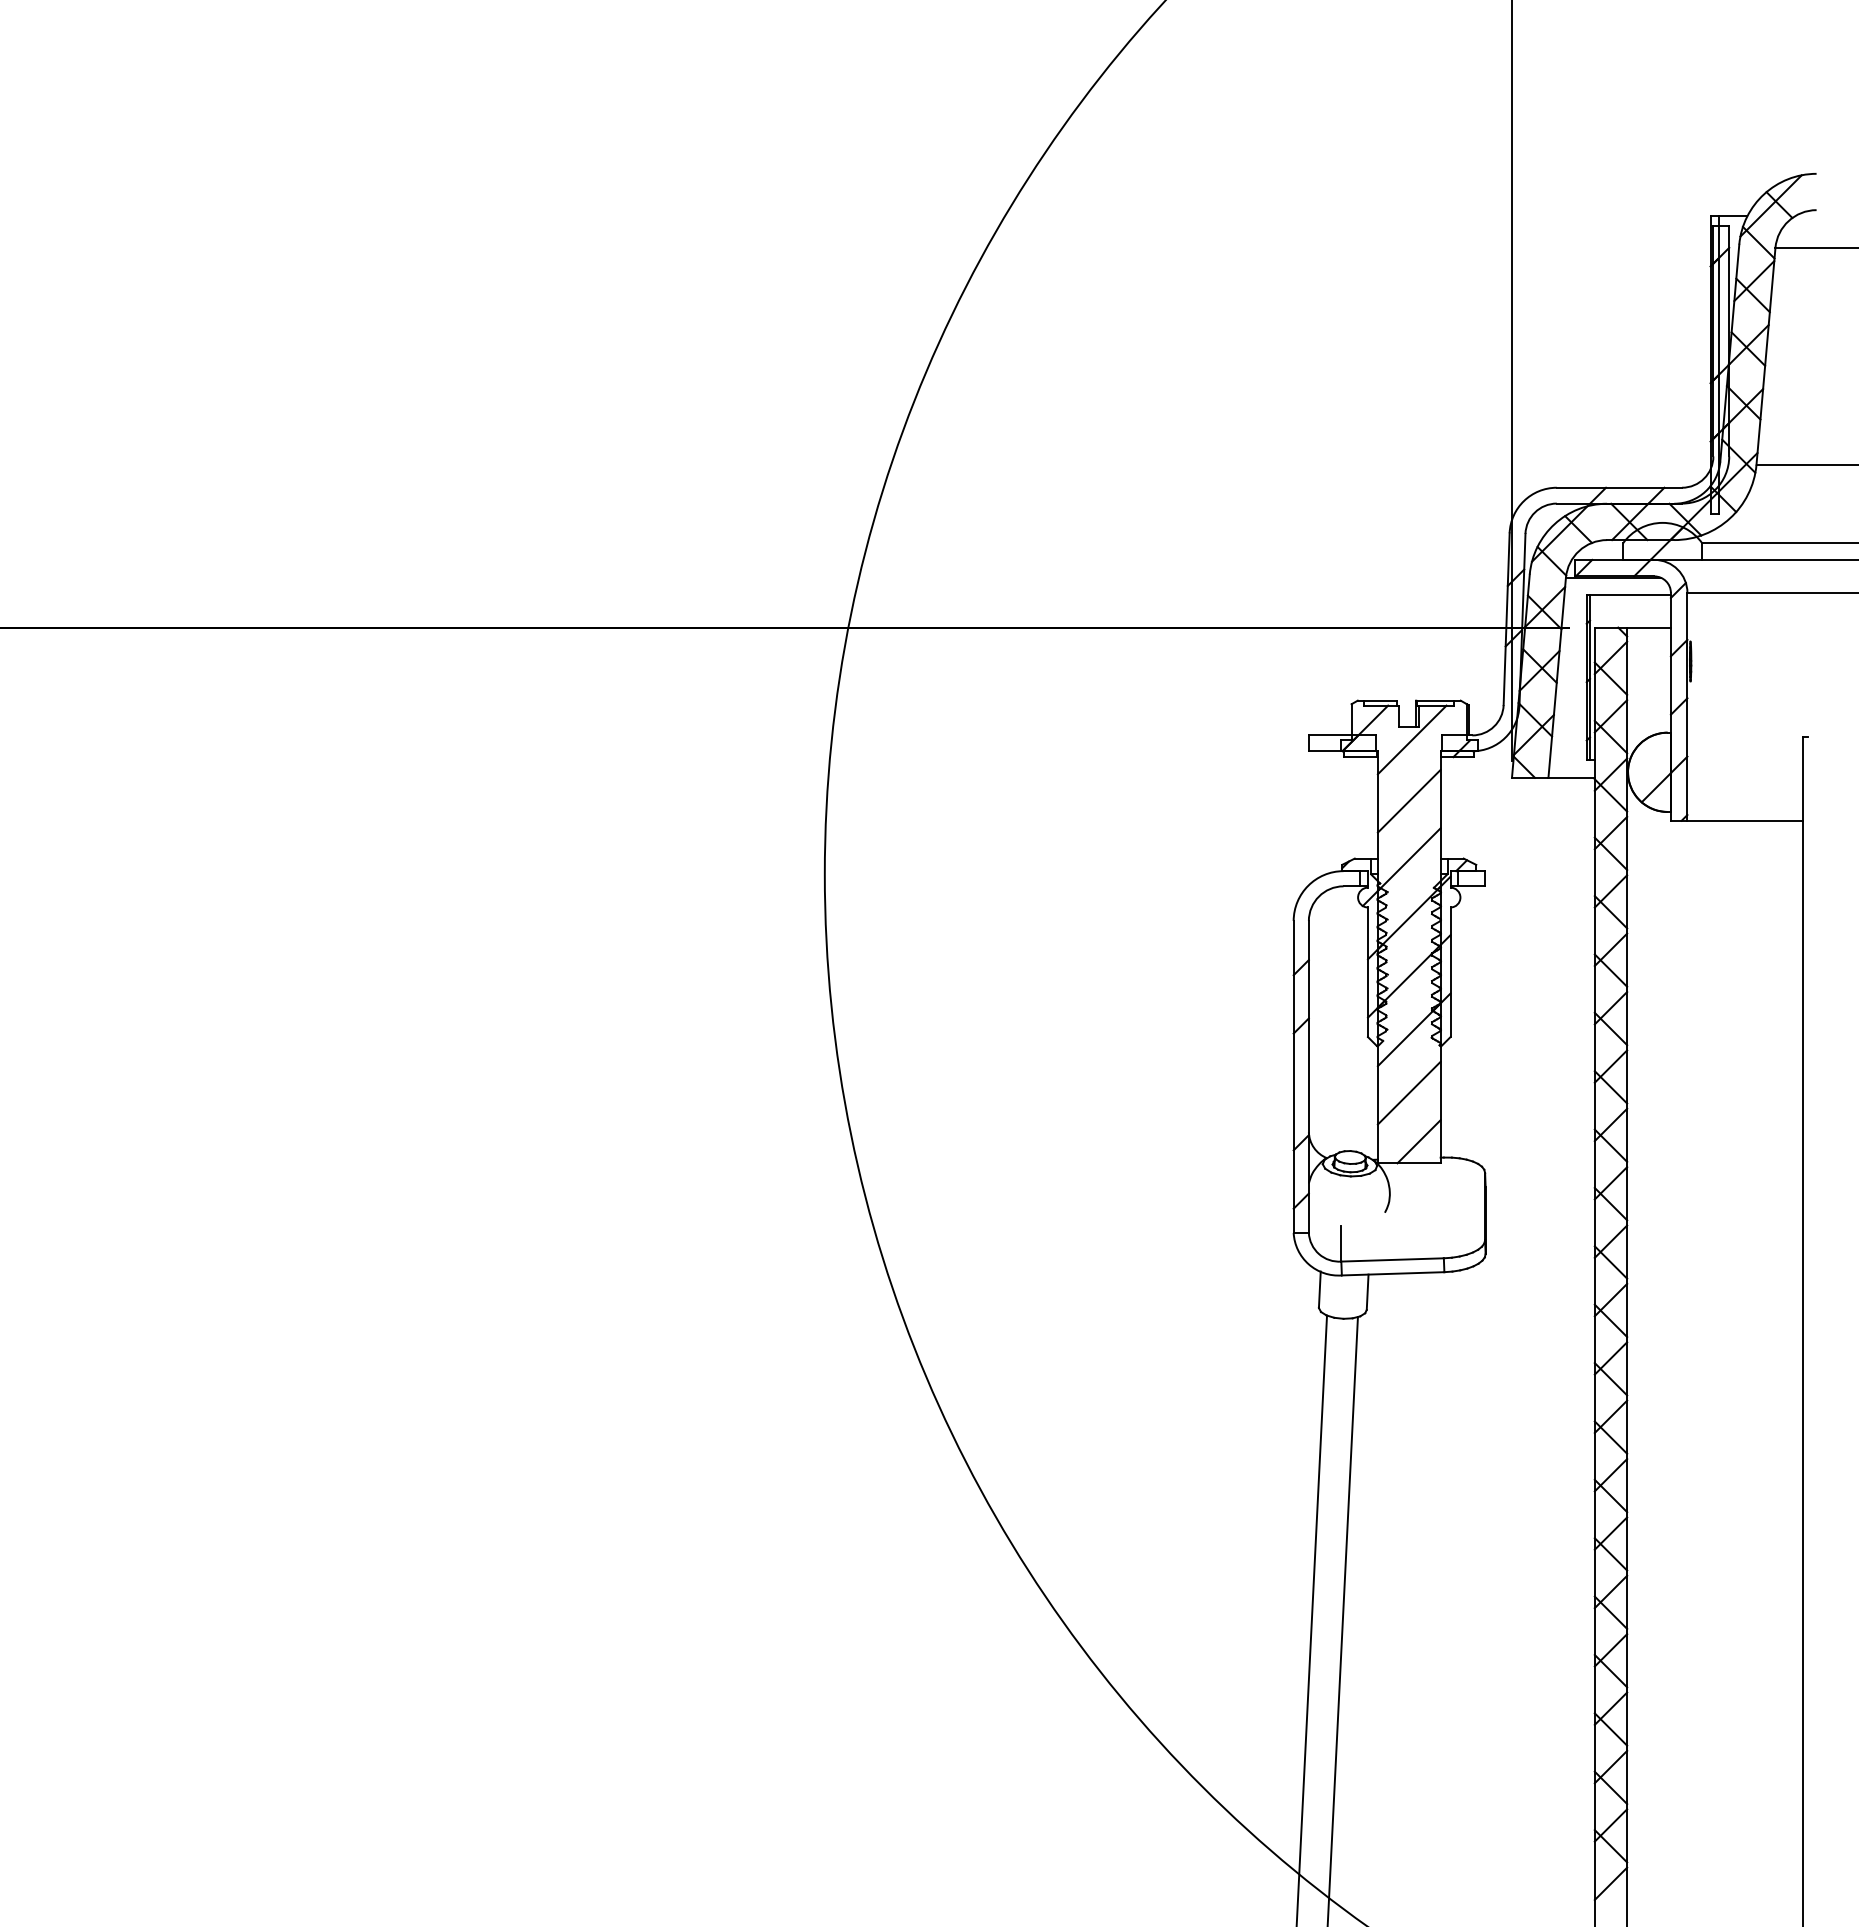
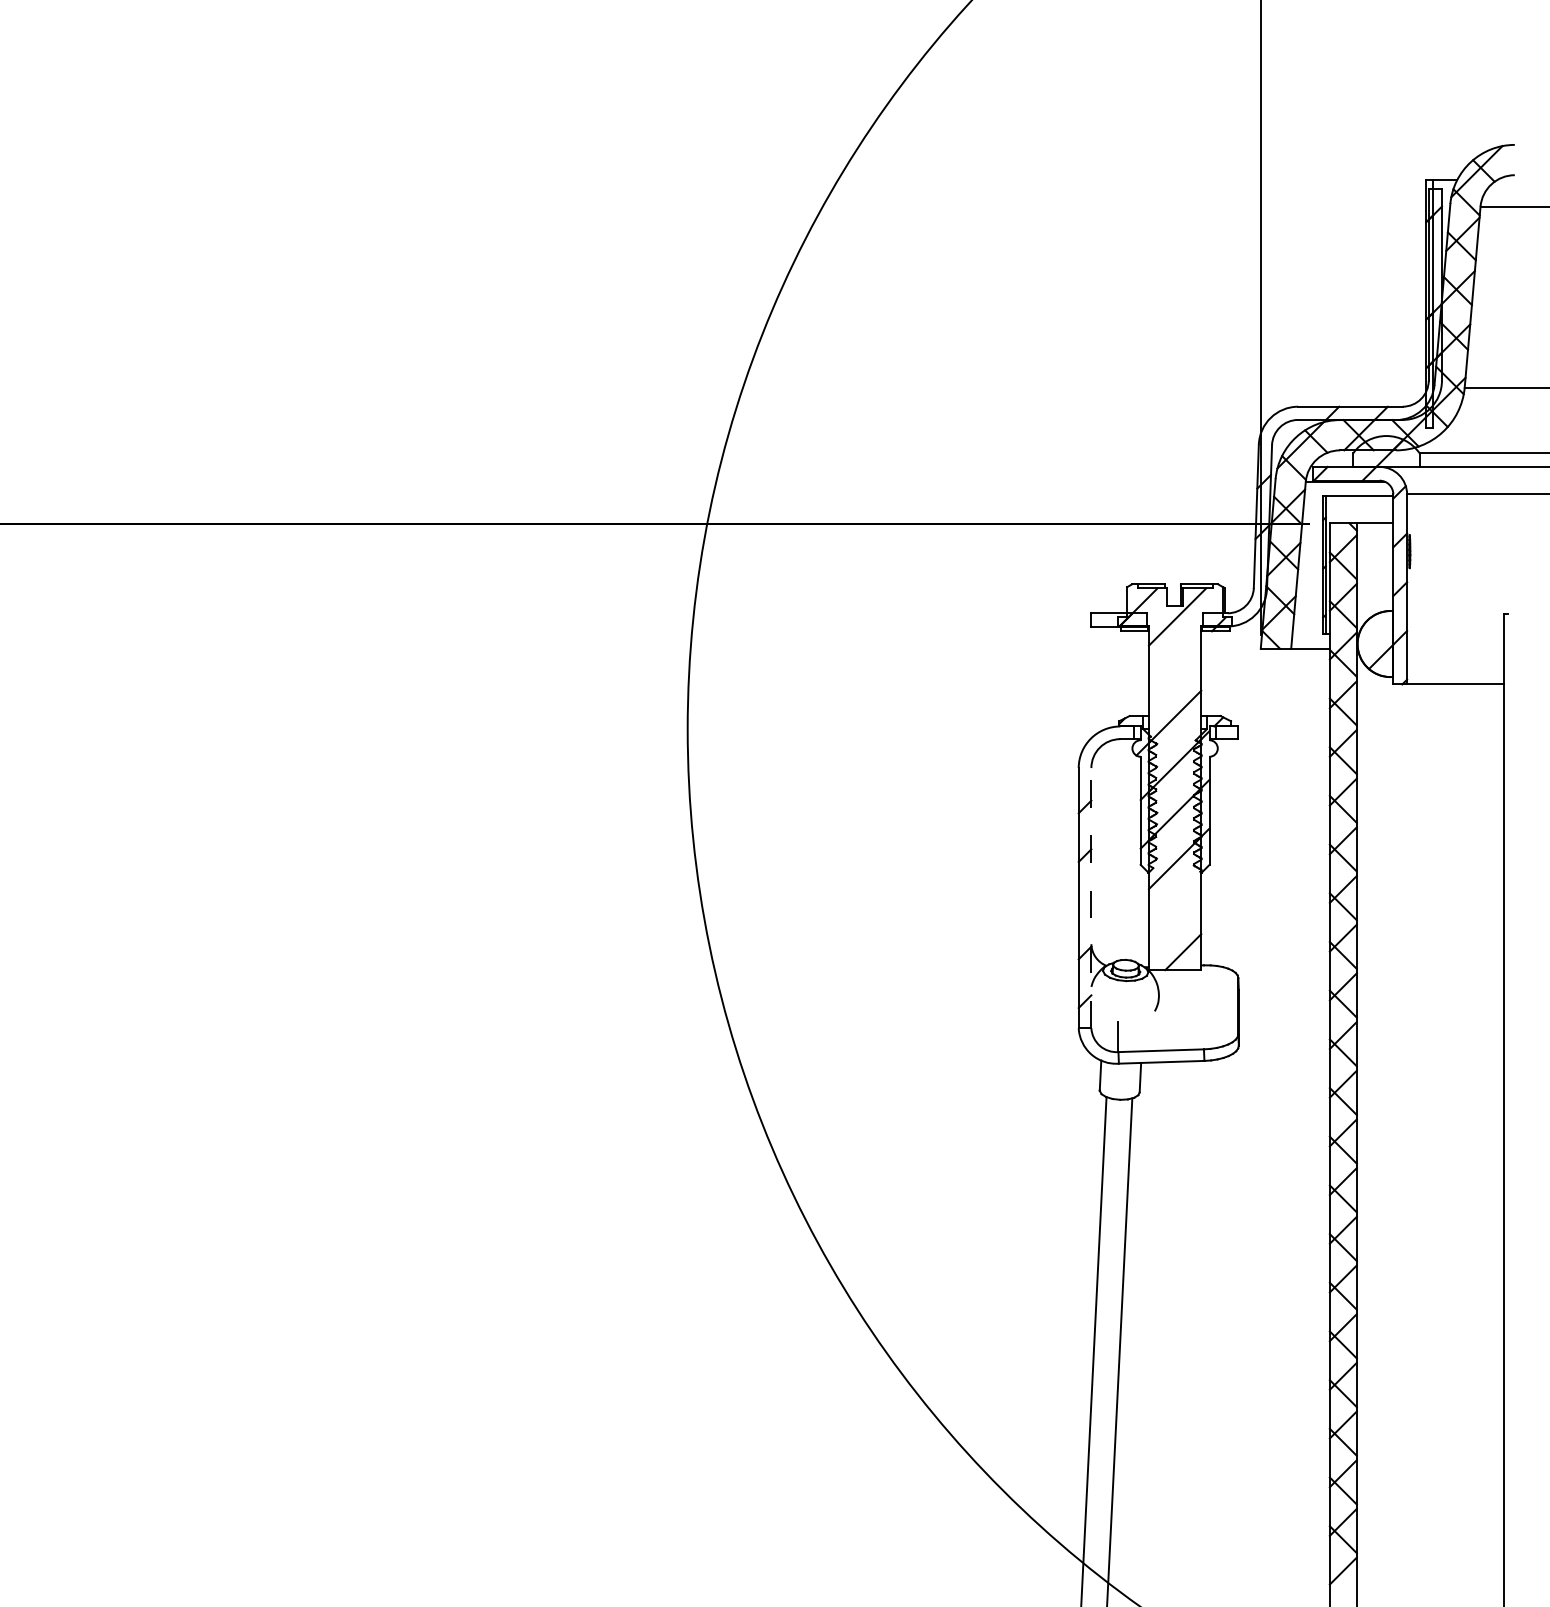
line: (1408, 800) -> (1174, 667), removed
line: (1308, 1076) -> (1091, 897), solid -> dashed
line: (1408, 1092) -> (1174, 911), removed

